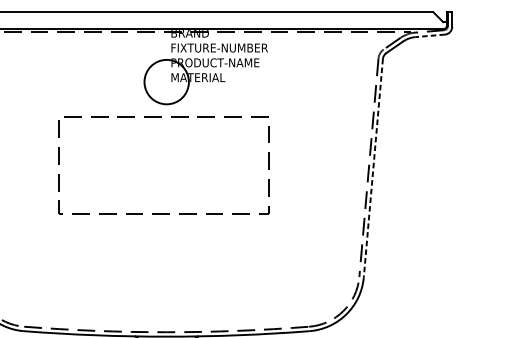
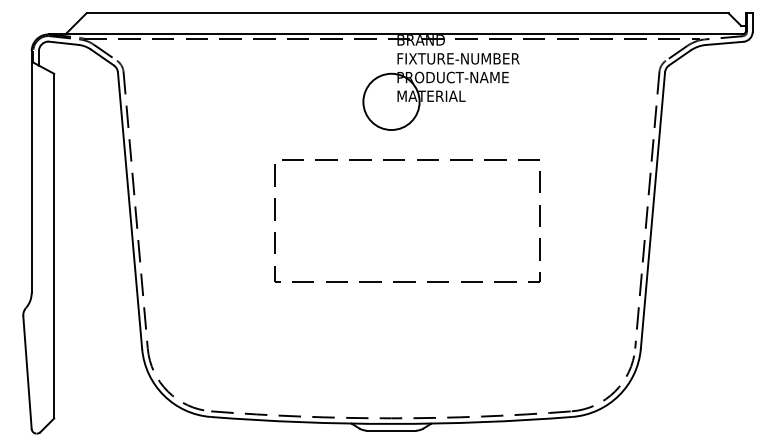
line: (429, 35) -> (724, 43), dashed -> solid
part: (161, 117) -> (404, 160), moved
line: (373, 167) -> (652, 210), dashed -> solid

